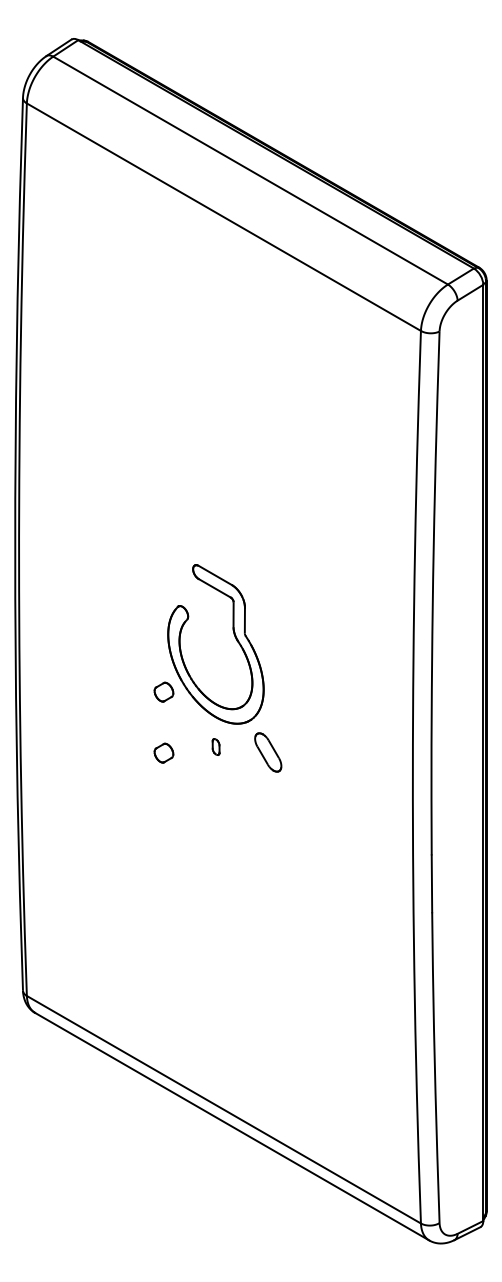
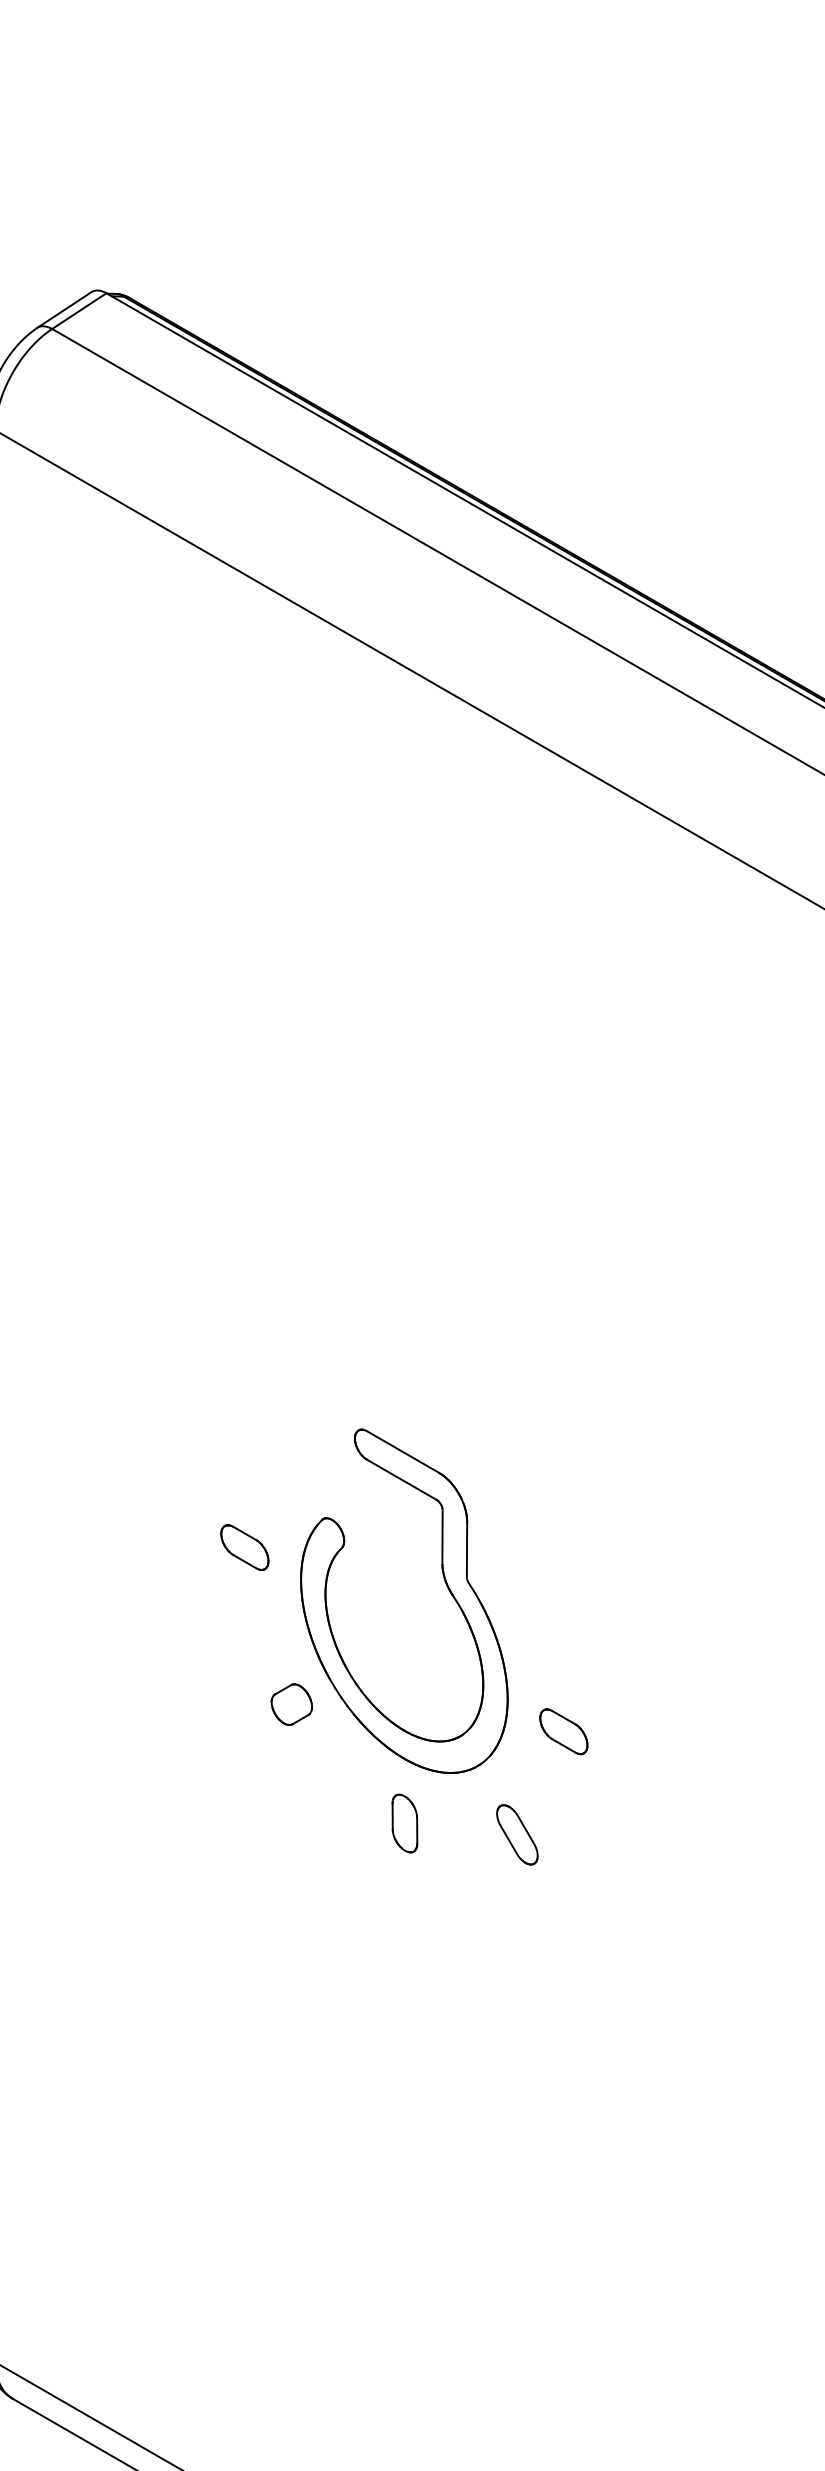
part: (142, 619) -> (245, 1547), added
part: (289, 704) -> (563, 1731), added
part: (215, 746) -> (403, 1822), size x1.67
part: (267, 751) -> (515, 1833), size x0.71
part: (163, 752) -> (290, 1835), removed

